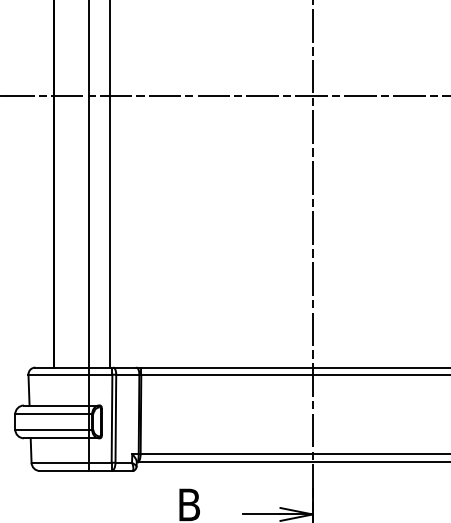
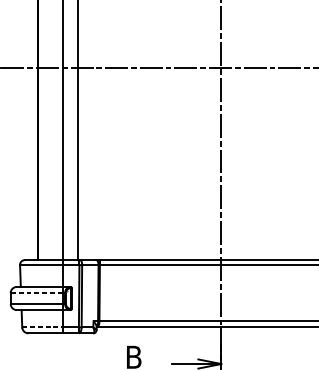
line: (51, 414) -> (36, 293), solid -> dashed
line: (60, 462) -> (42, 327), solid -> dashed

